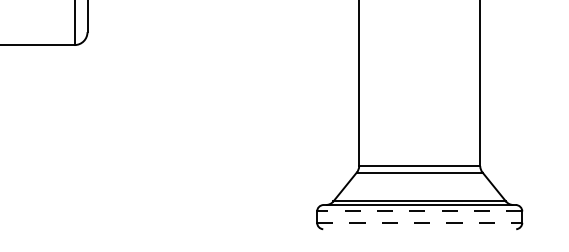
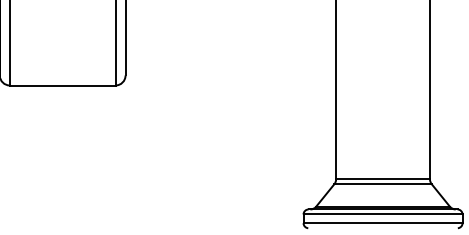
line: (420, 211) -> (383, 214), dashed -> solid
line: (420, 223) -> (383, 223), dashed -> solid

